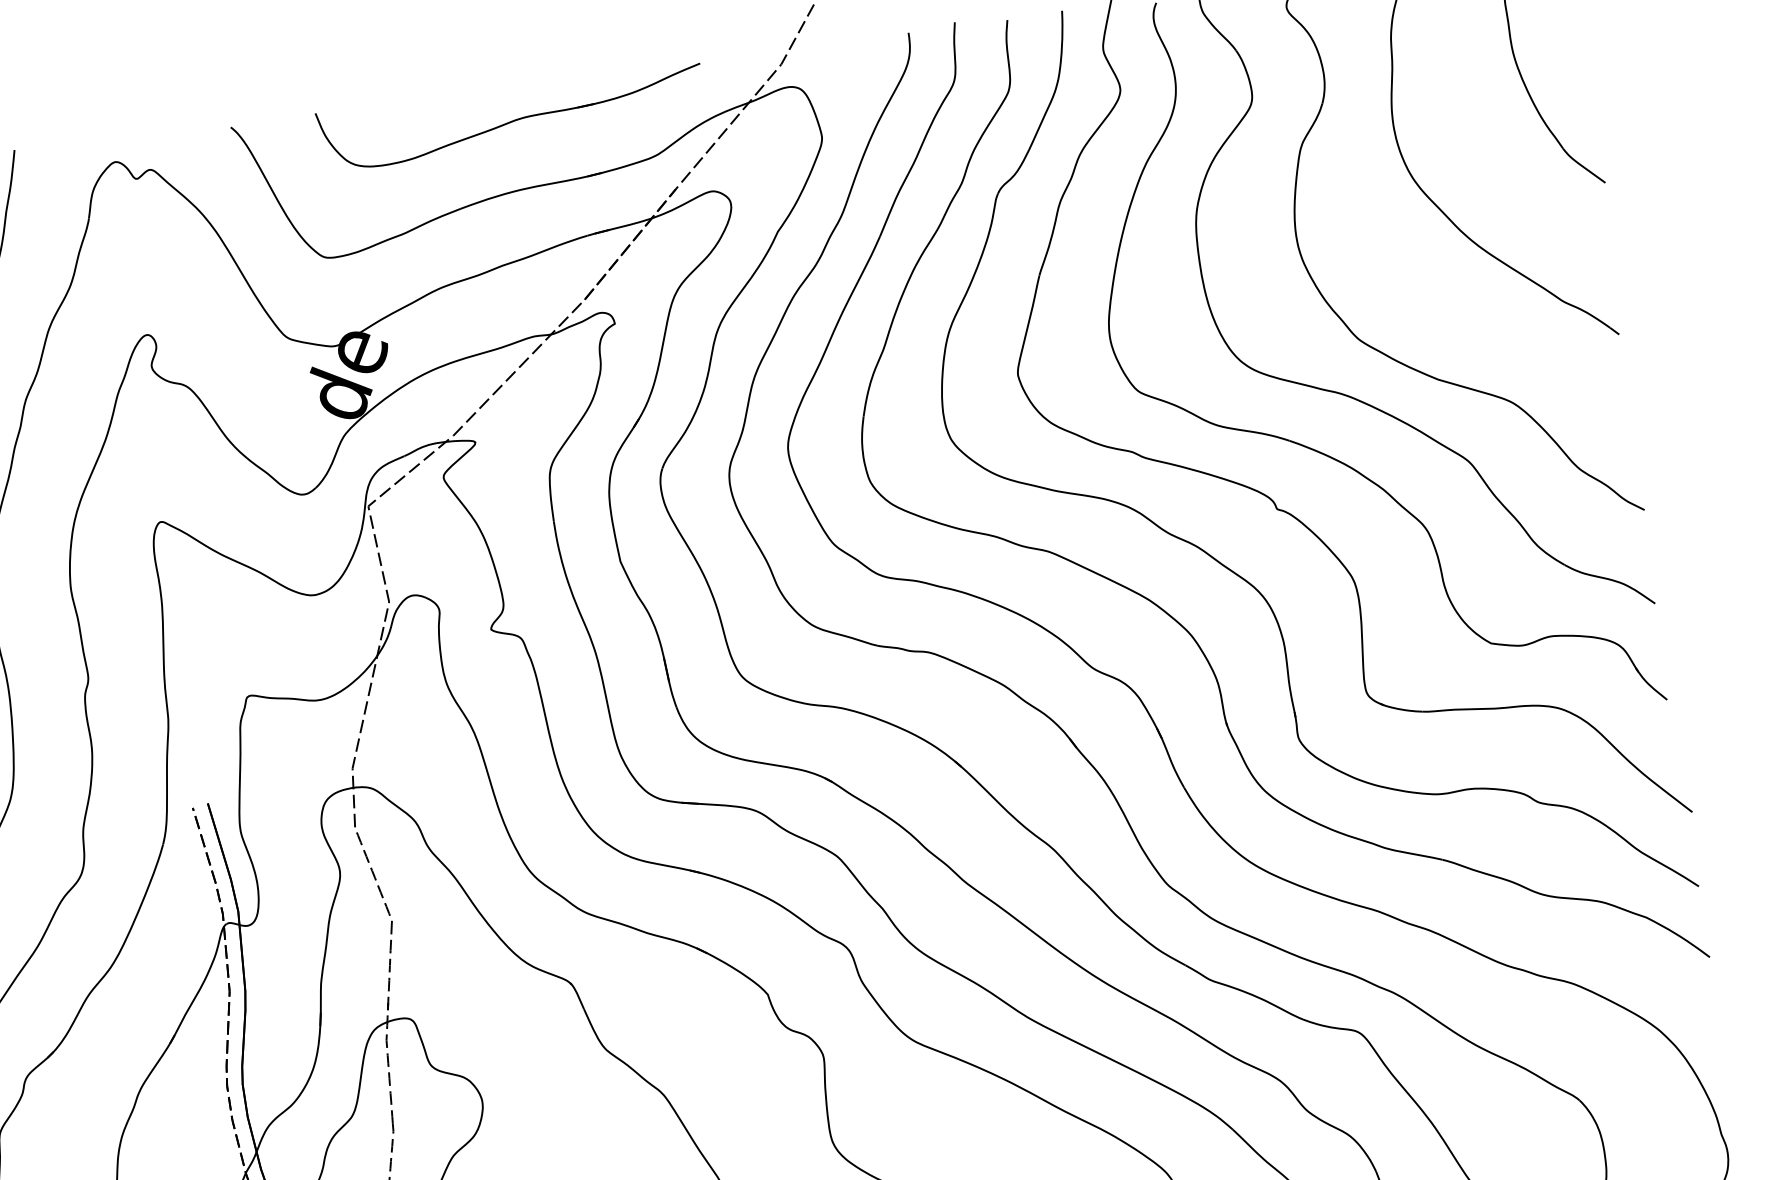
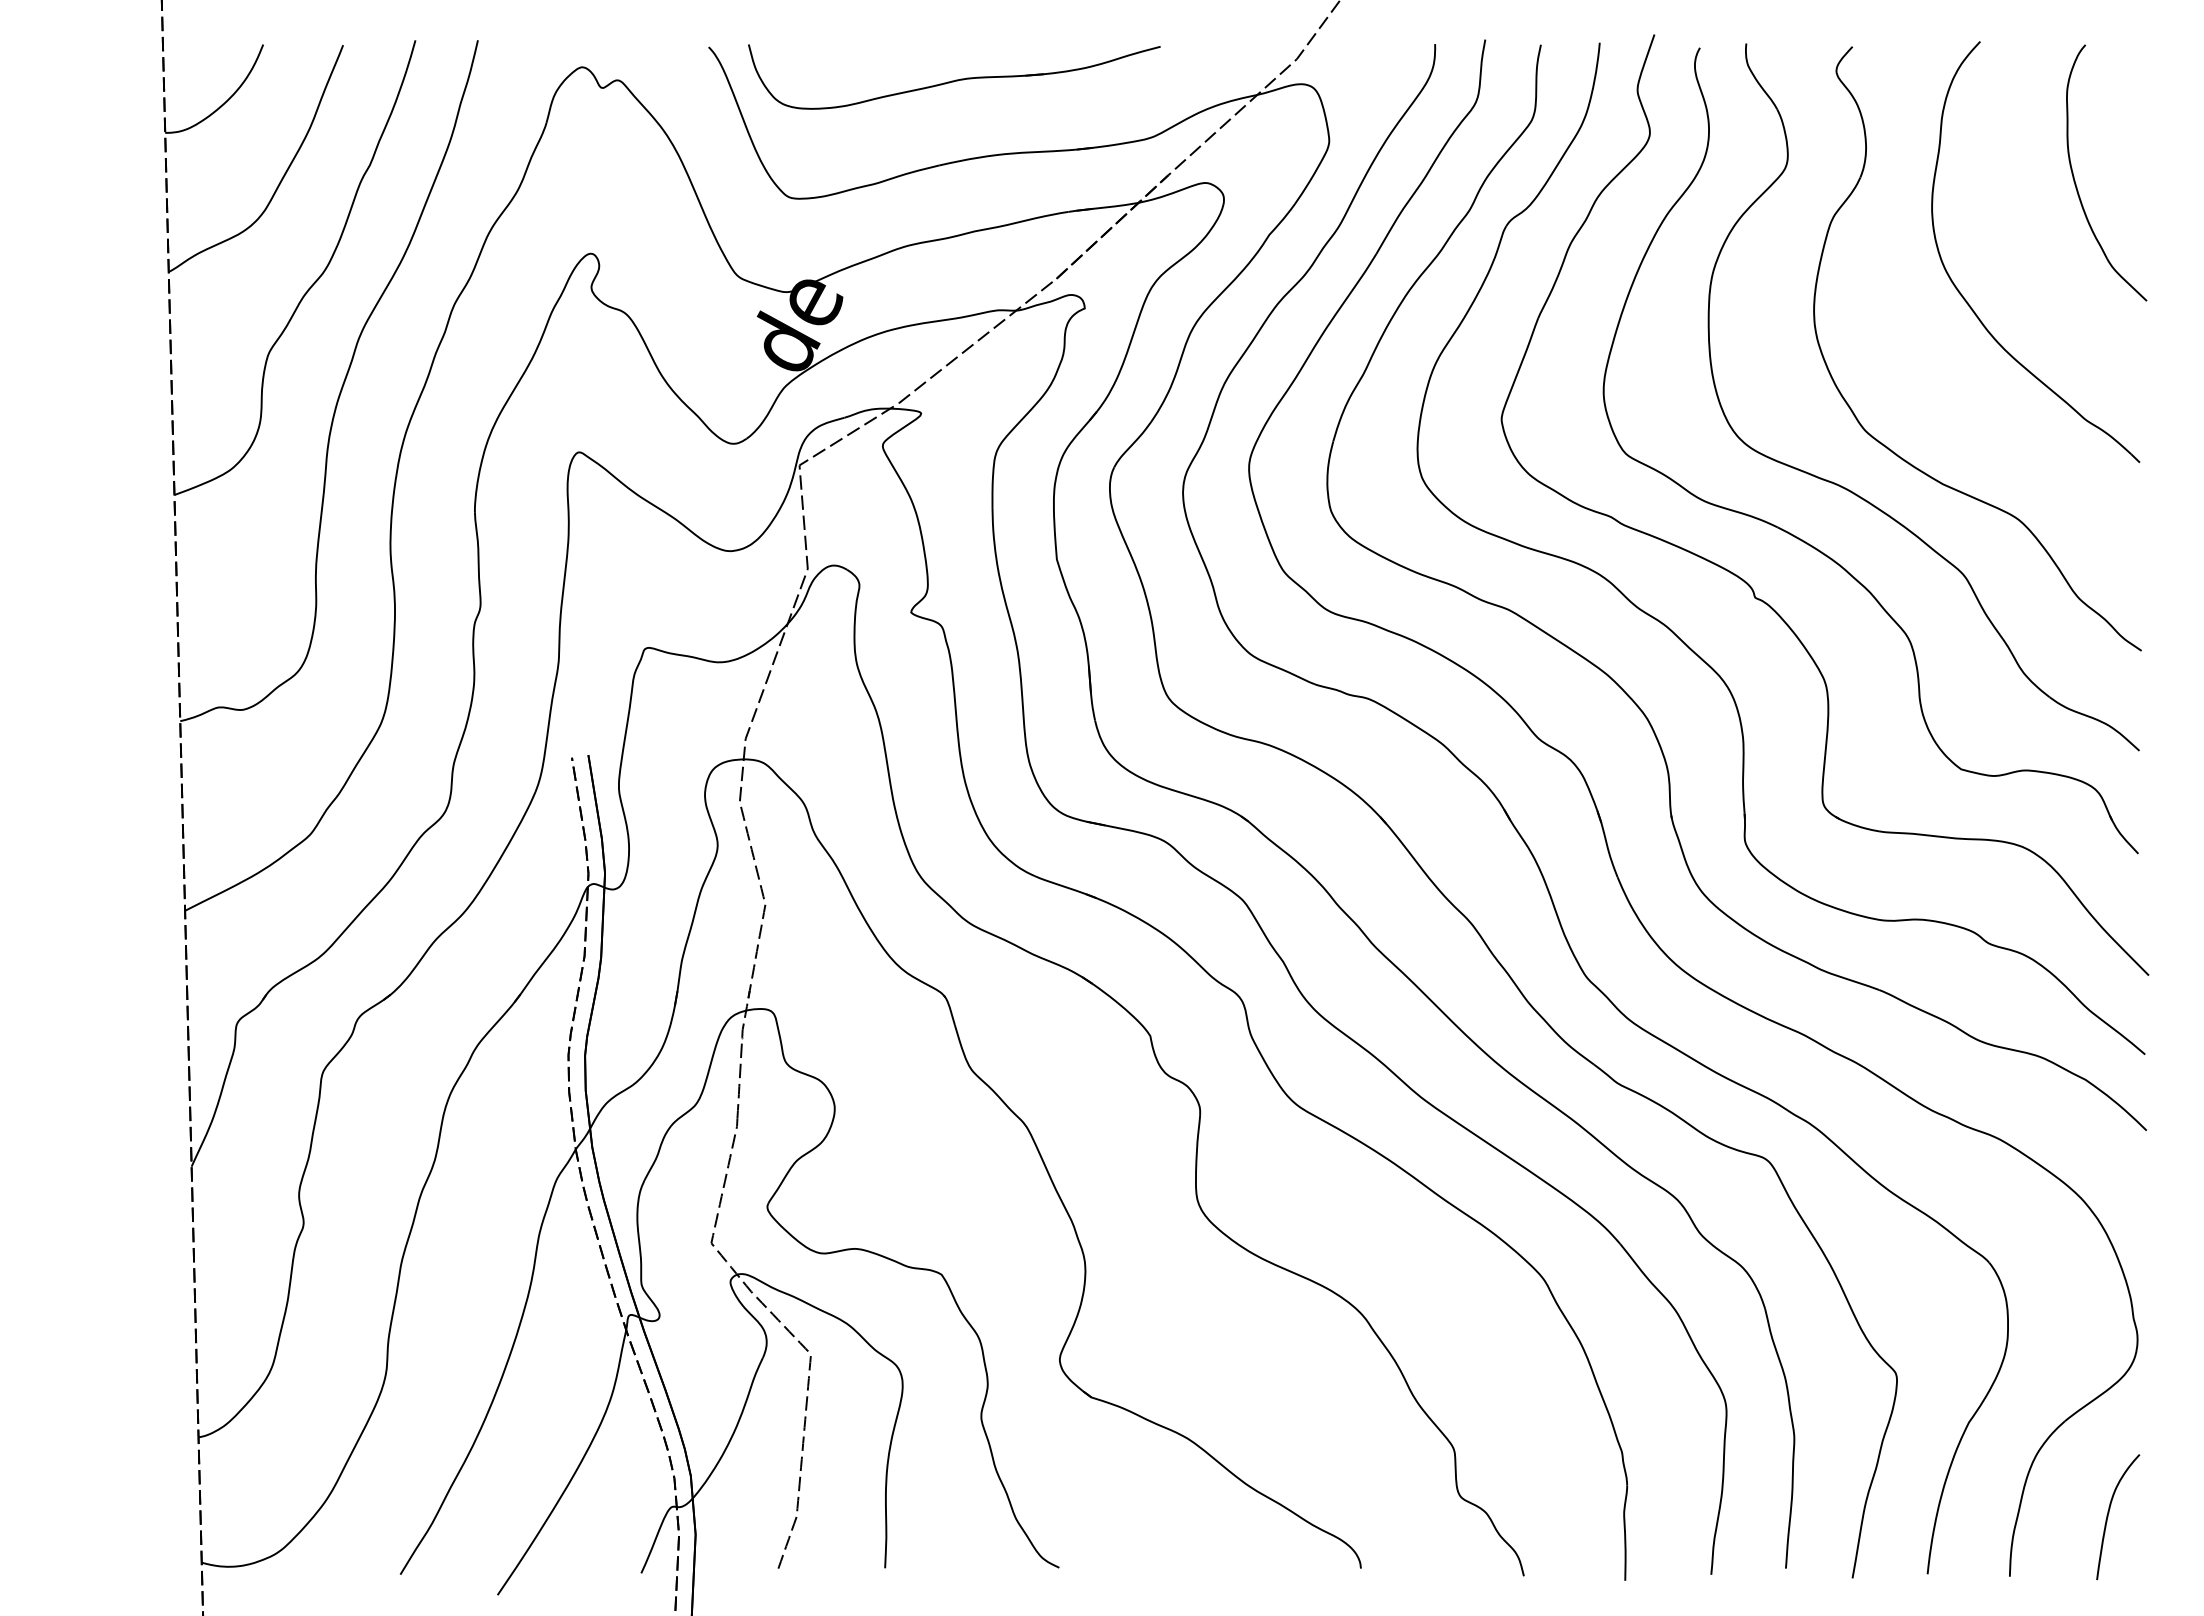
part: (511, 117) -> (954, 76), moved

